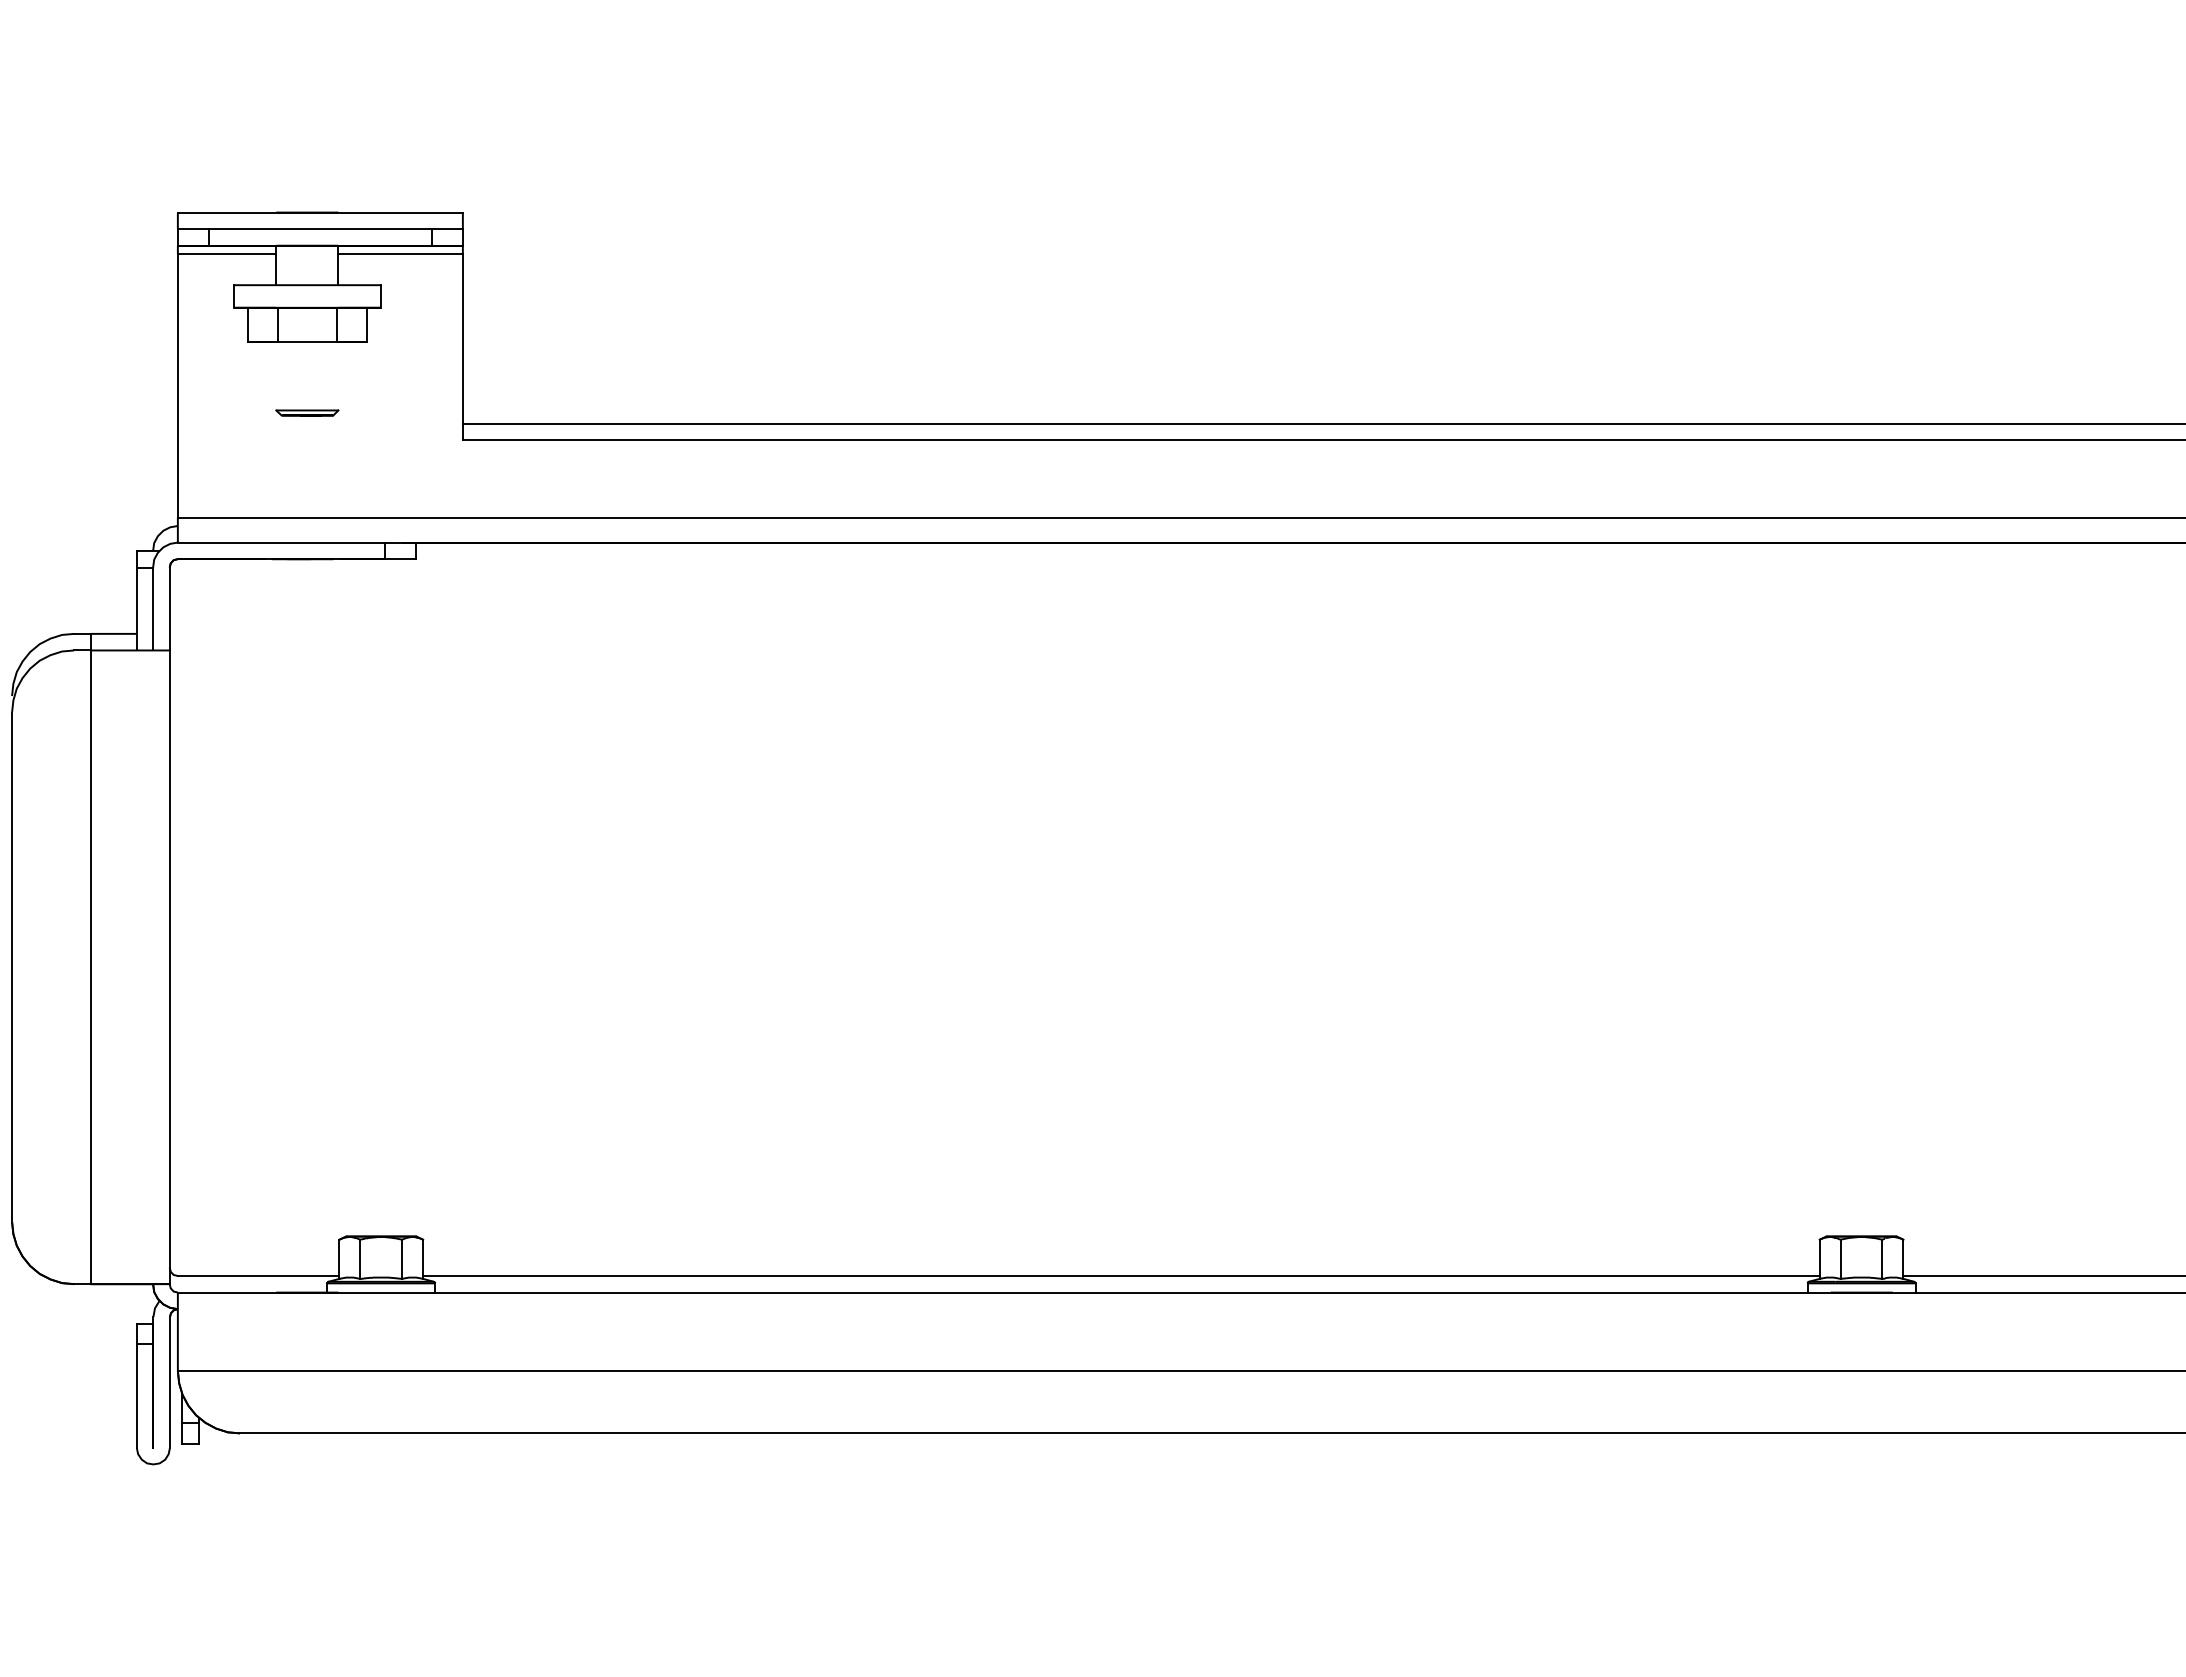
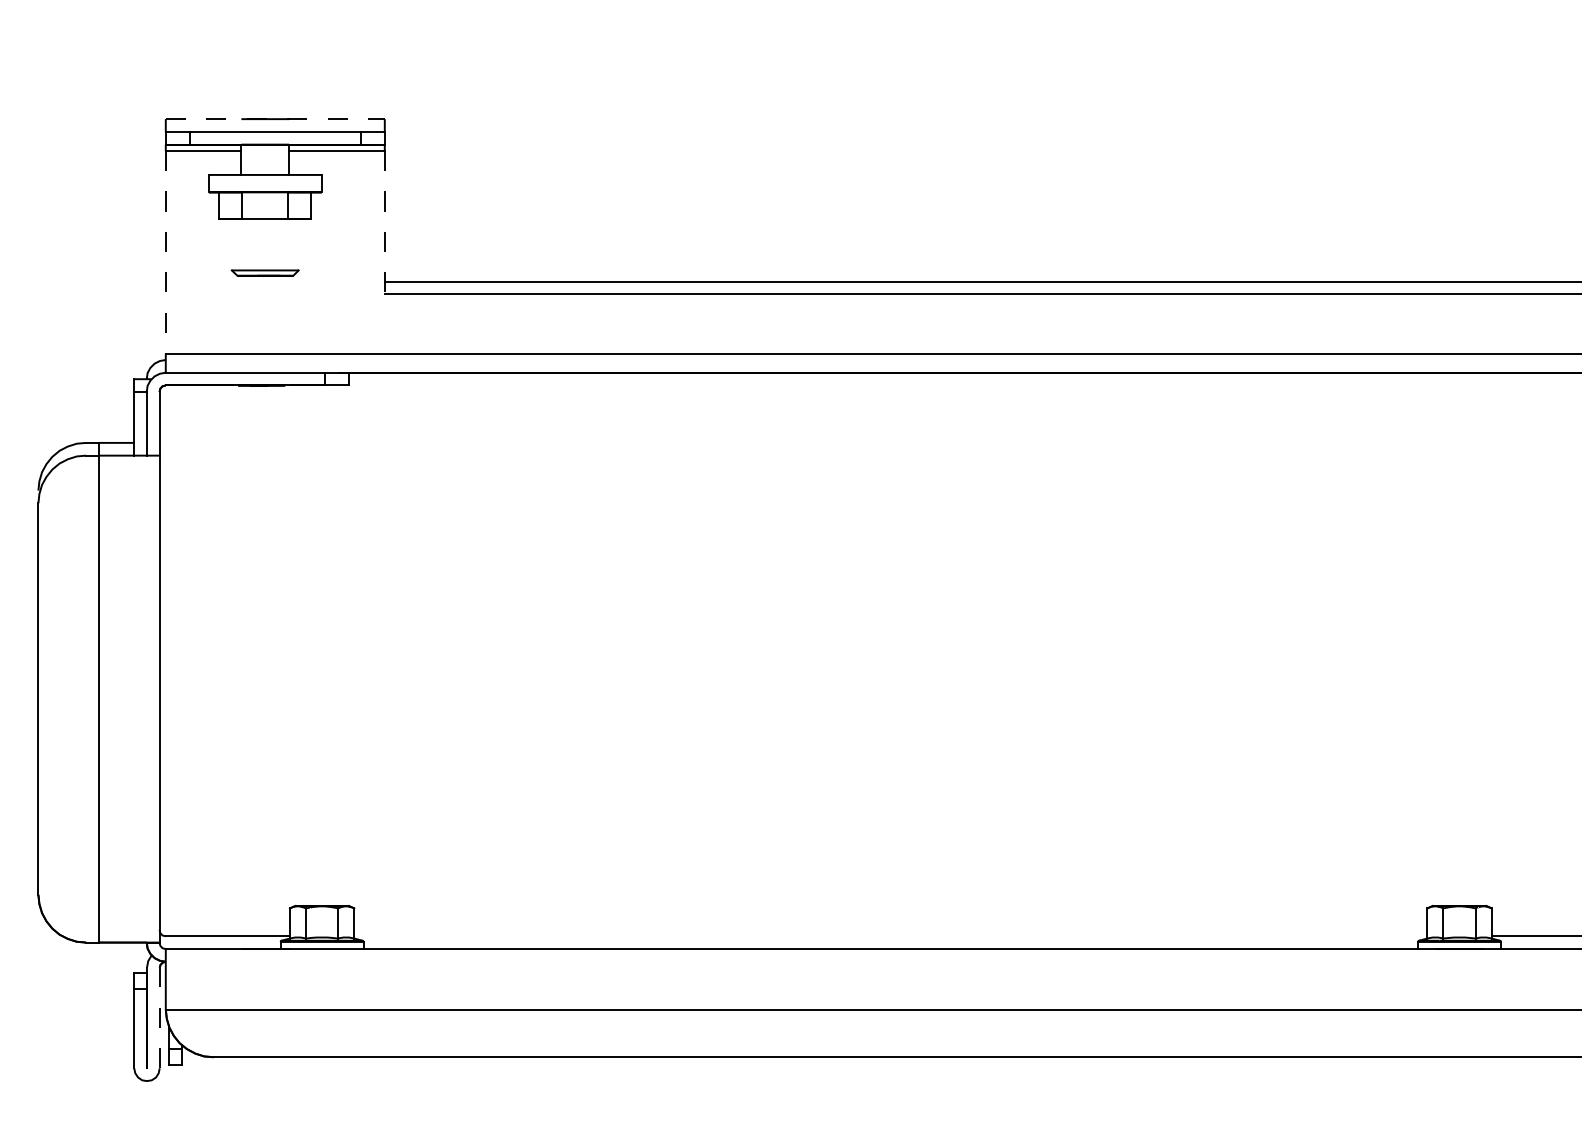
line: (320, 212) -> (275, 119), solid -> dashed
line: (462, 347) -> (384, 222), solid -> dashed
line: (177, 385) -> (165, 252), solid -> dashed
part: (307, 412) -> (265, 272), size x1.4
line: (1121, 1276) -> (890, 936), removed
line: (169, 1381) -> (159, 1017), solid -> dashed

